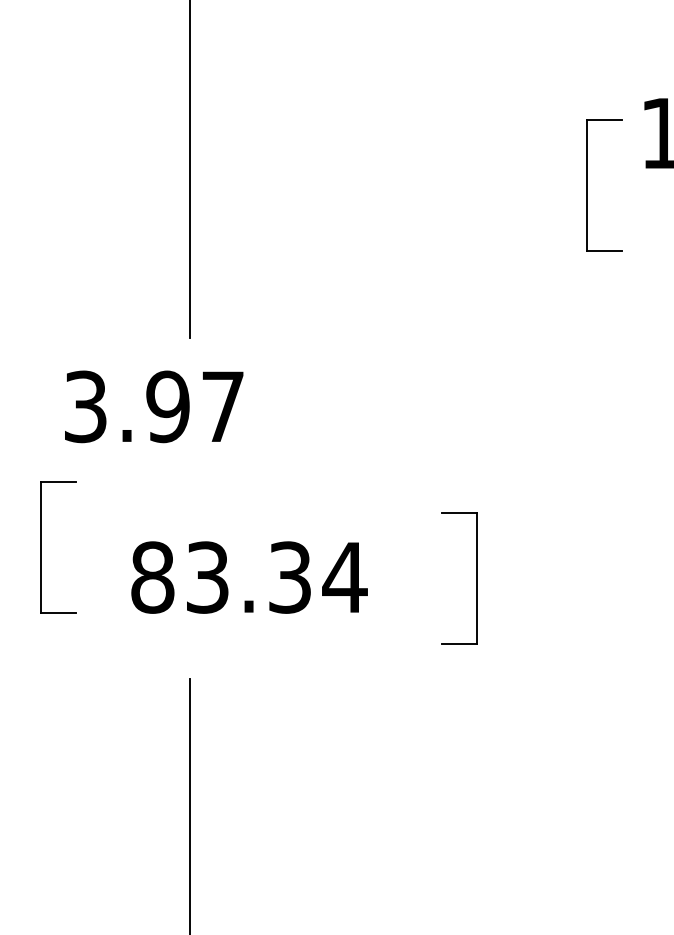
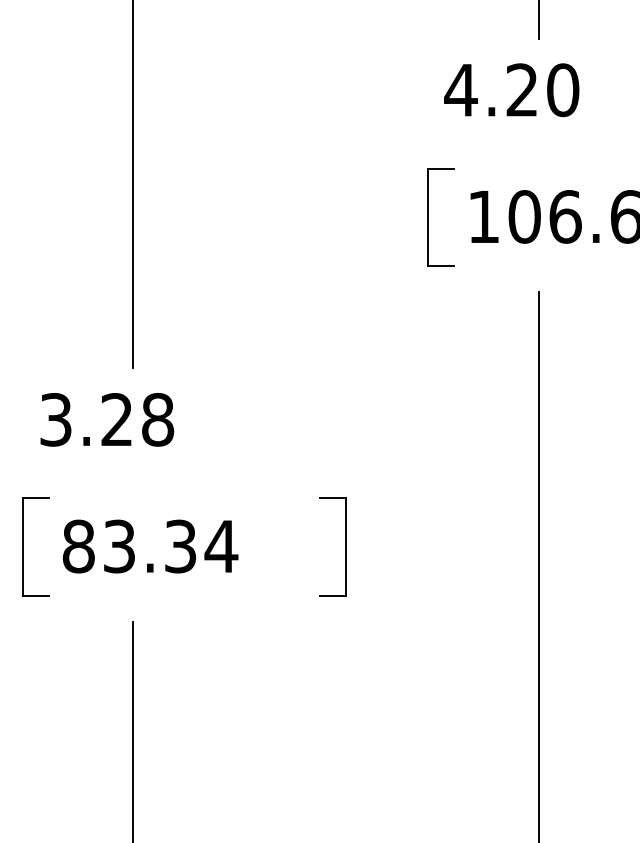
part: (587, 185) -> (428, 217), moved
text: (195, 406) -> (137, 419), 3.97 -> 3.28
part: (41, 546) -> (23, 546), moved
text: (249, 577) -> (150, 546), moved

